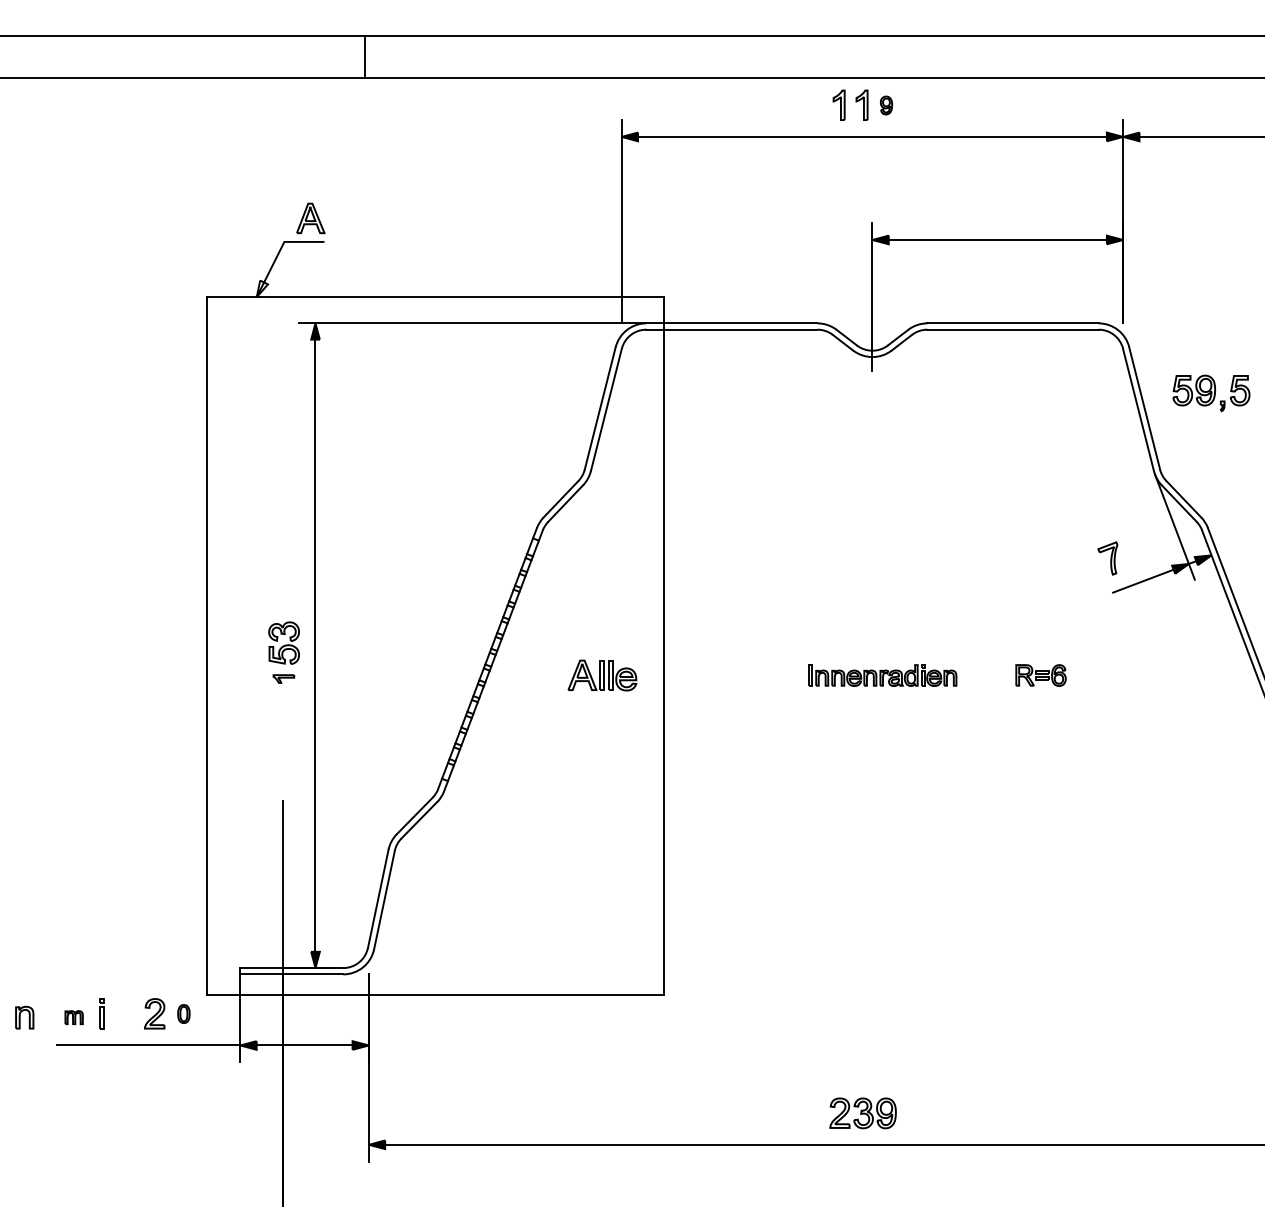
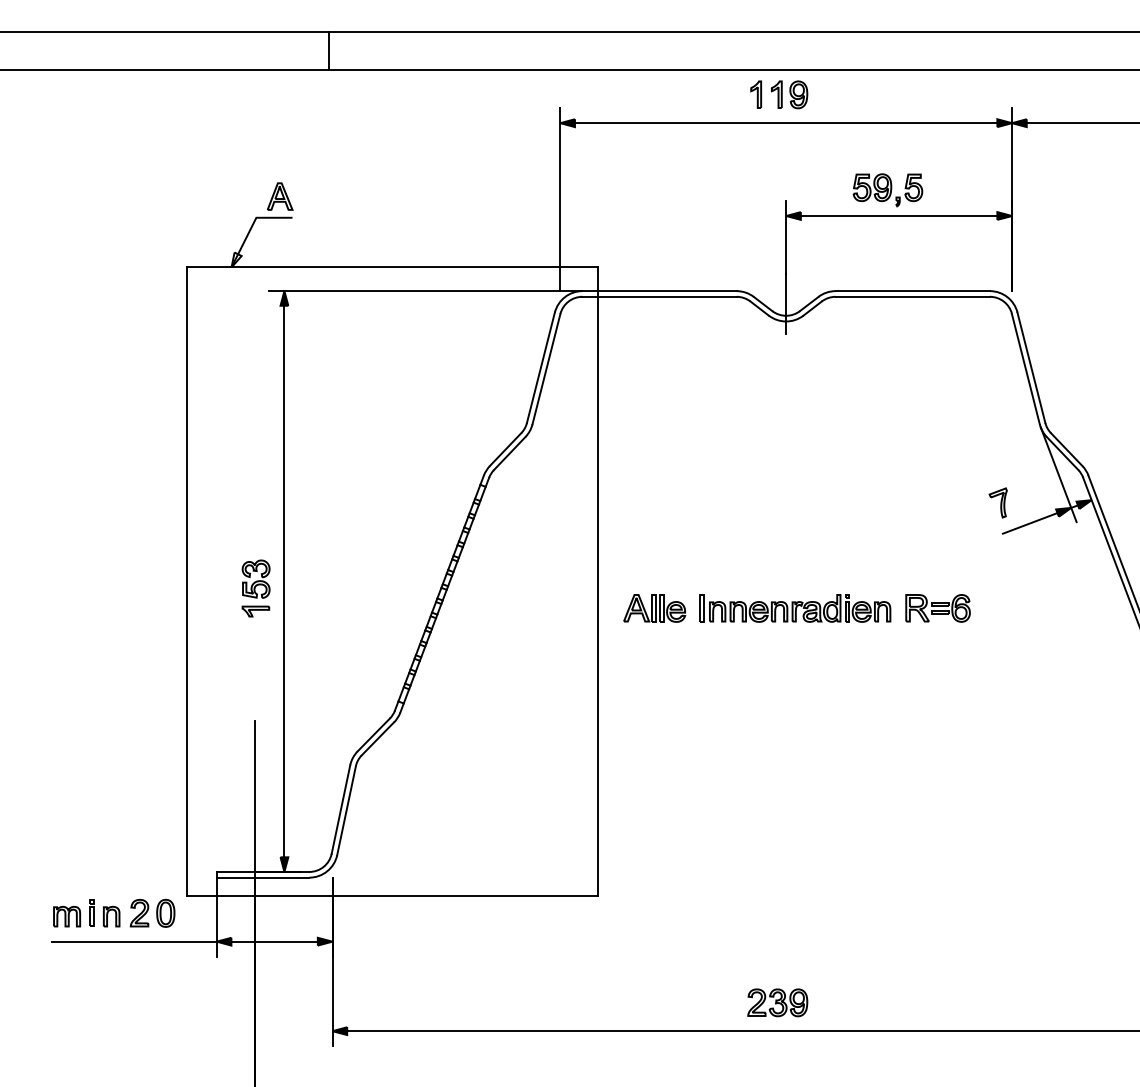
part: (886, 105) -> (798, 94), size x1.67
part: (1211, 393) -> (888, 190), moved
part: (602, 675) -> (654, 608), moved
part: (882, 675) -> (795, 608), size x1.43
part: (1040, 675) -> (937, 608), size x1.43
part: (283, 678) -> (255, 611), size x1.43
part: (183, 1013) -> (165, 912), size x1.67
part: (24, 1017) -> (111, 916), moved
part: (73, 1017) -> (66, 916), size x1.67

